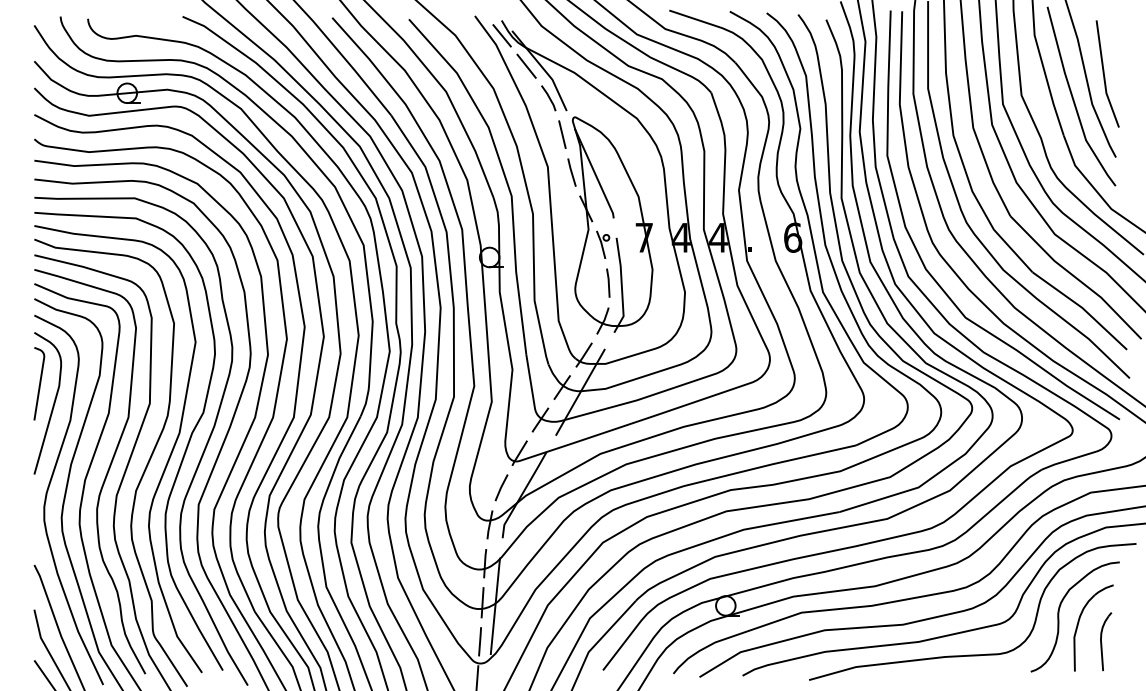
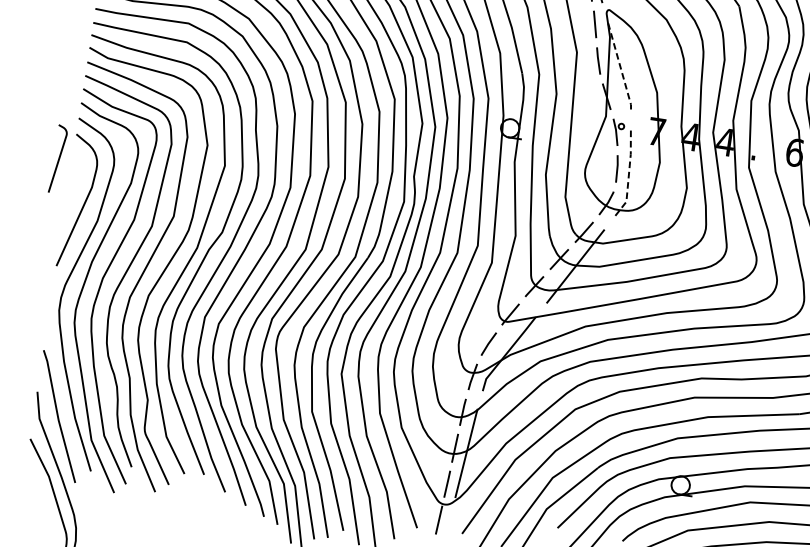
line: (595, 173) -> (620, 65), solid -> dashed
line: (621, 285) -> (628, 172), solid -> dashed
curve: (39, 383) -> (58, 158), moved

